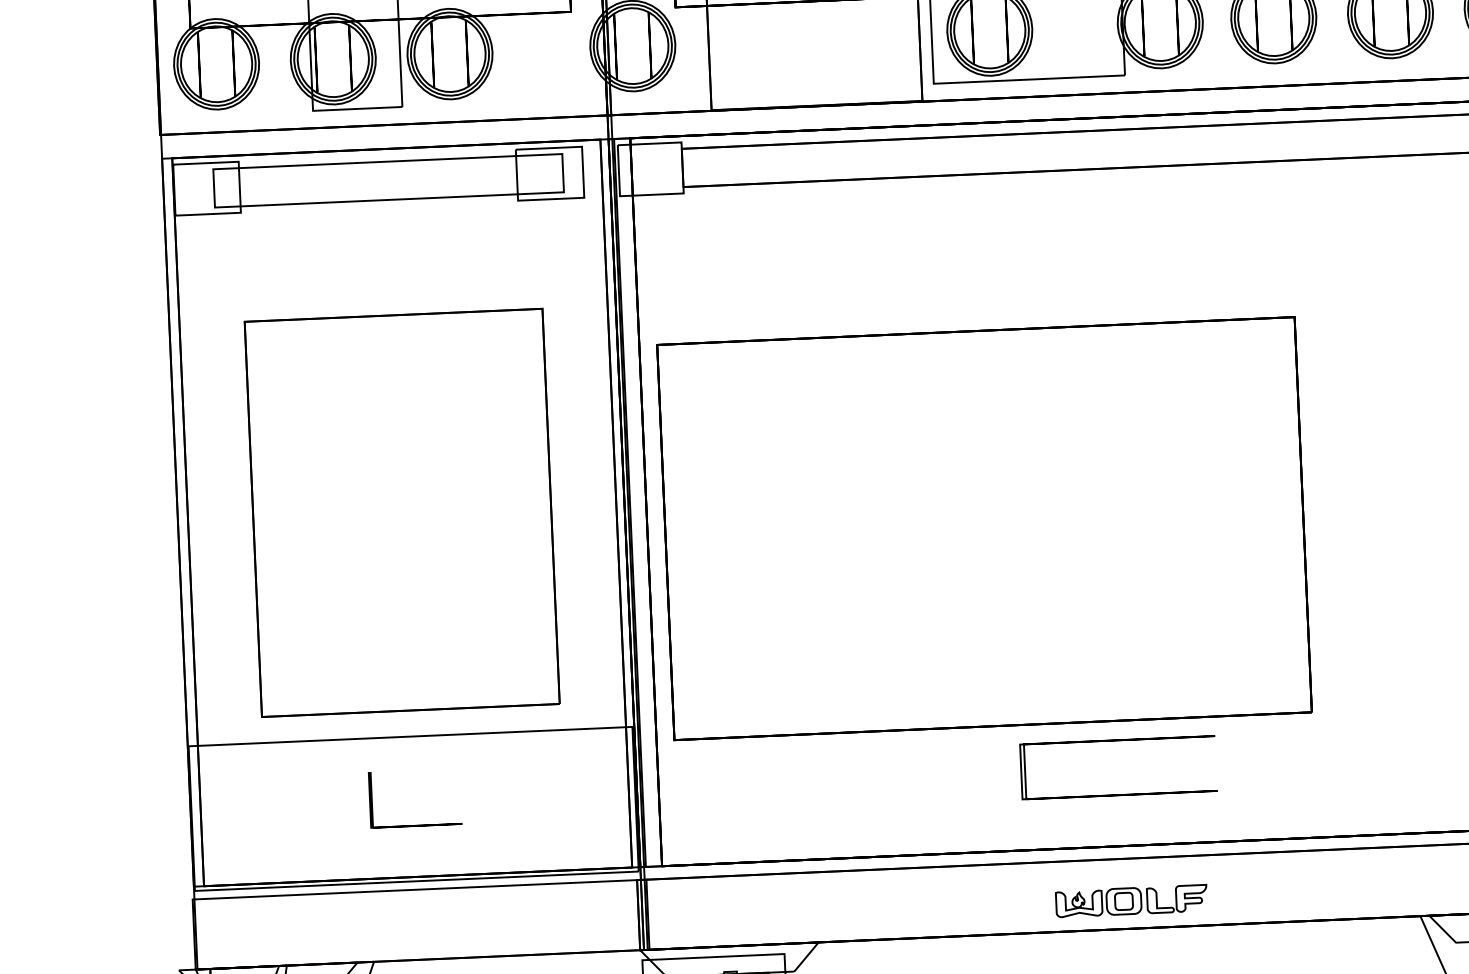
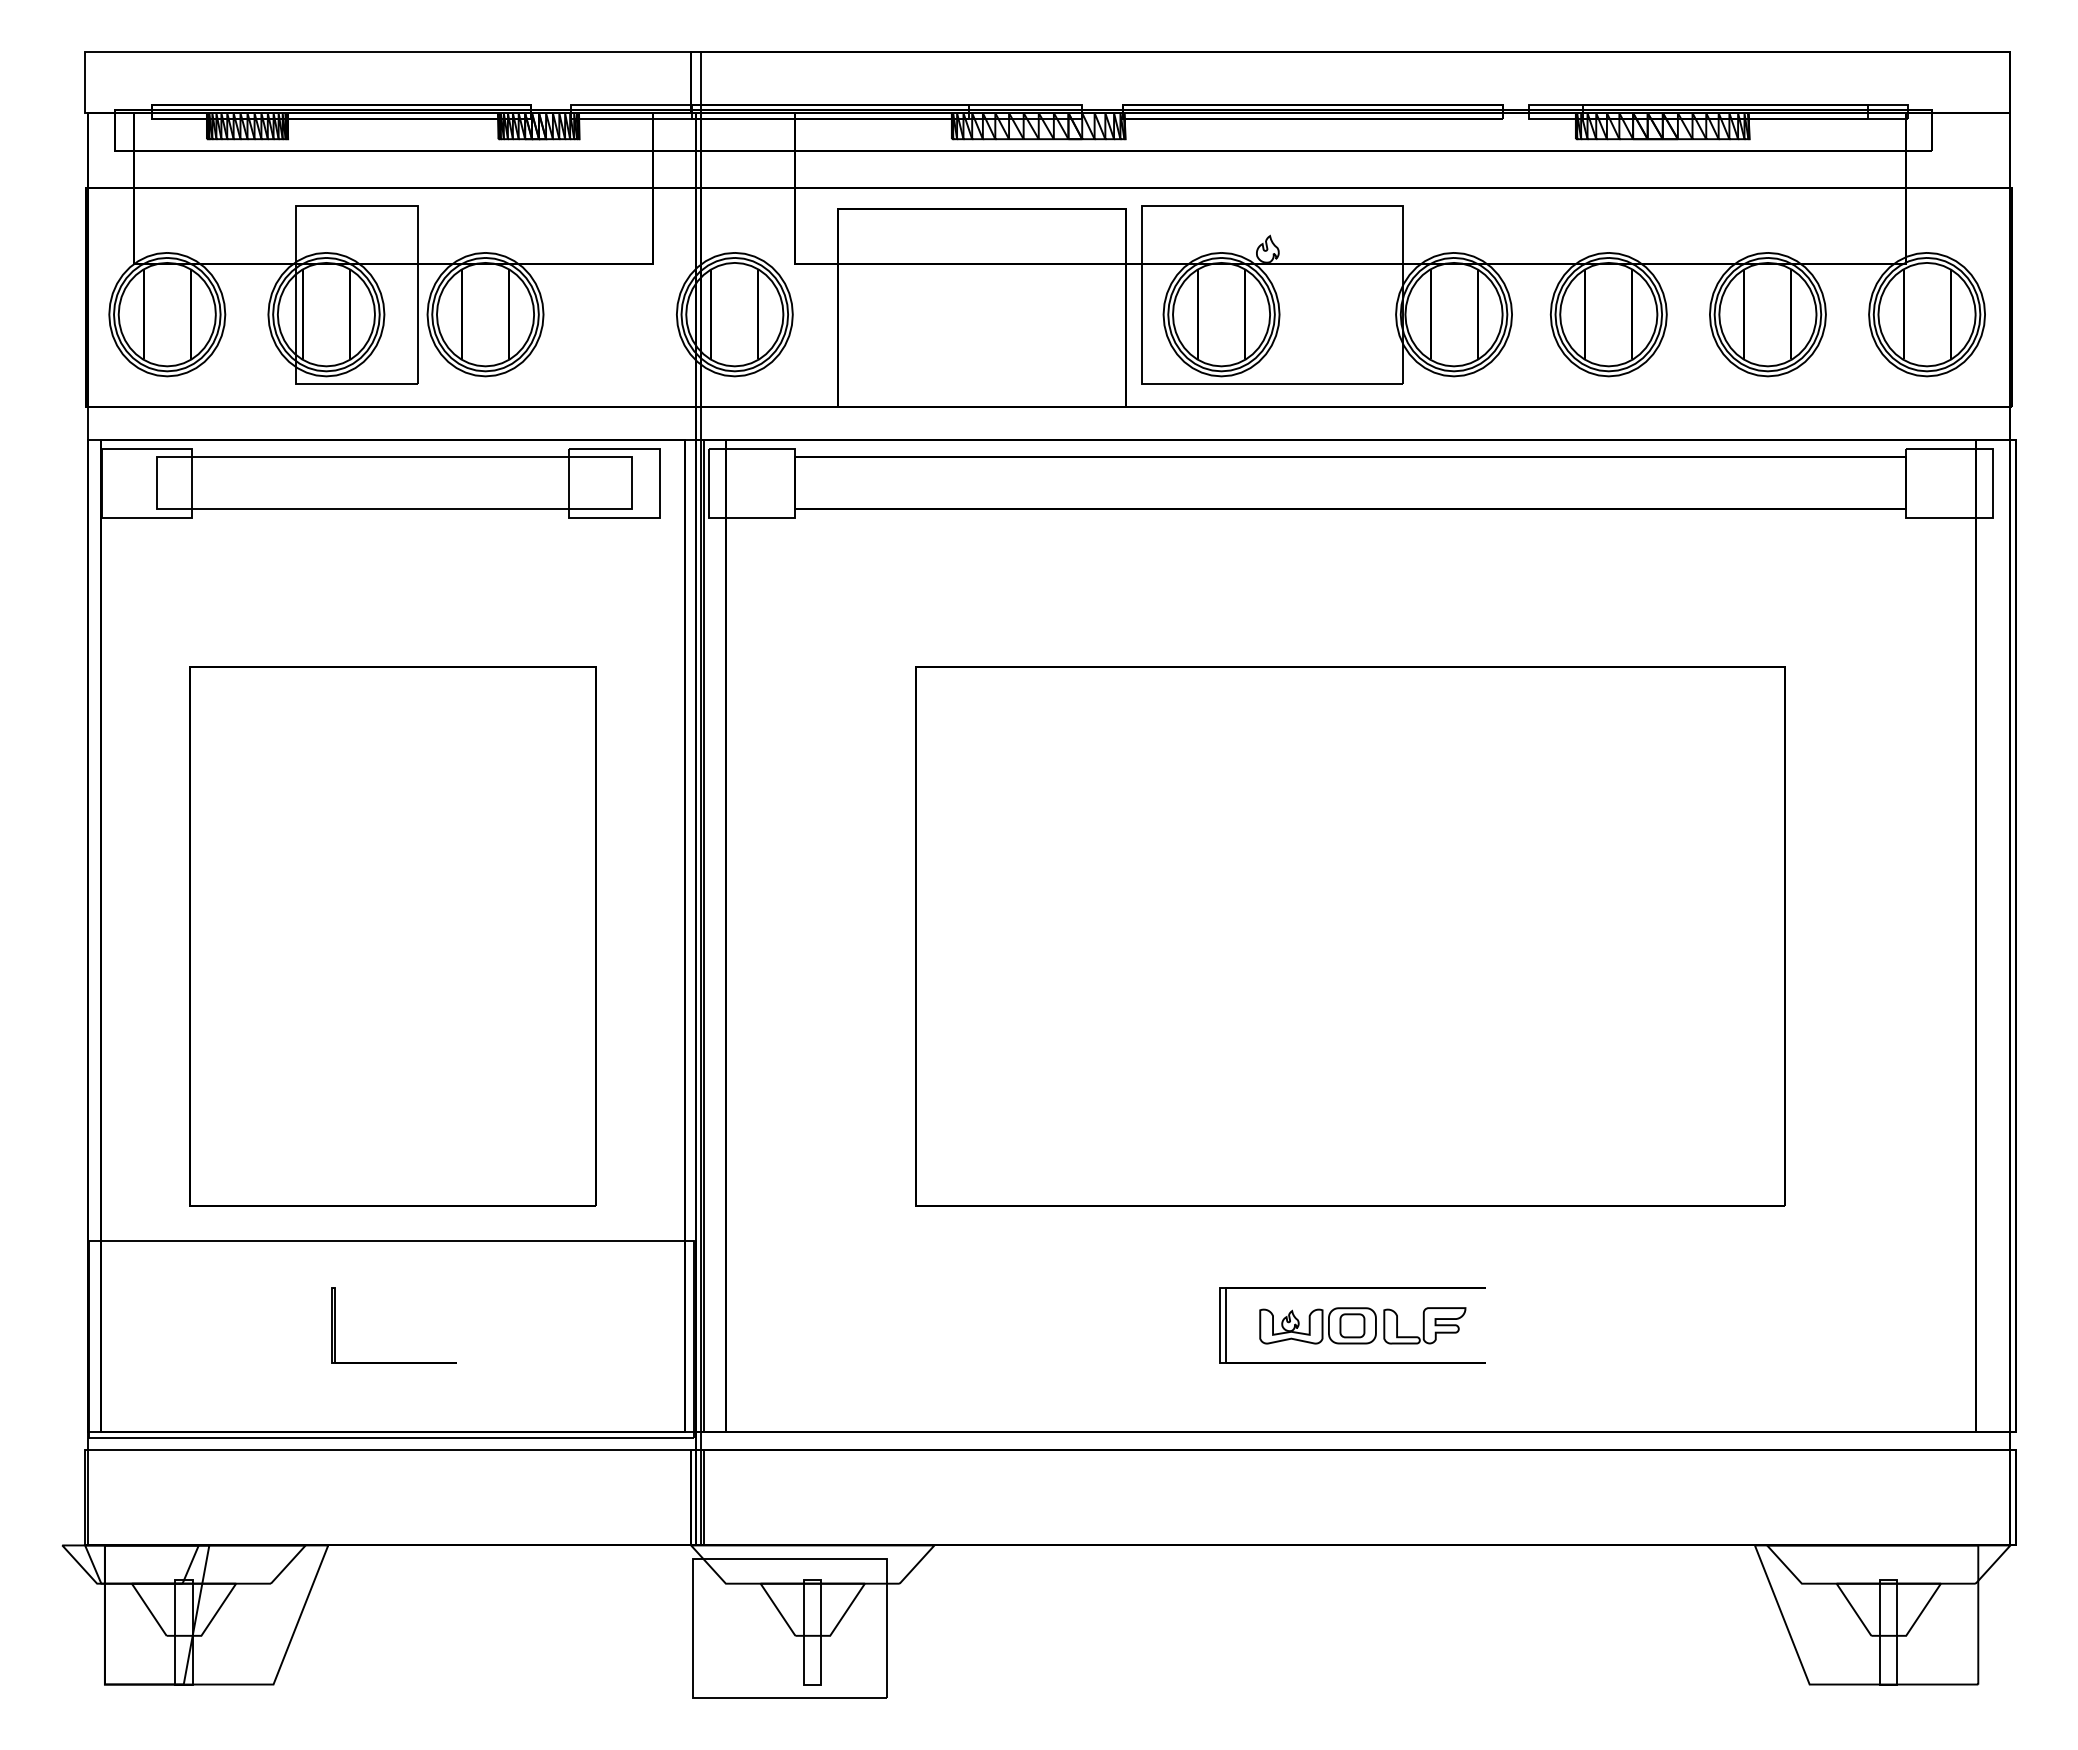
part: (984, 528) -> (1350, 936), moved
part: (1131, 900) -> (1362, 1325), moved

